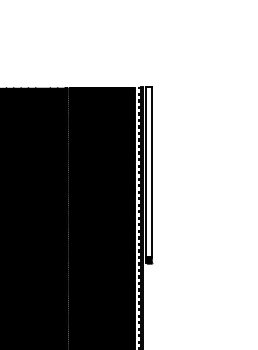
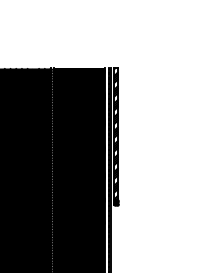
hatch: (148, 171) -> (115, 133), added

